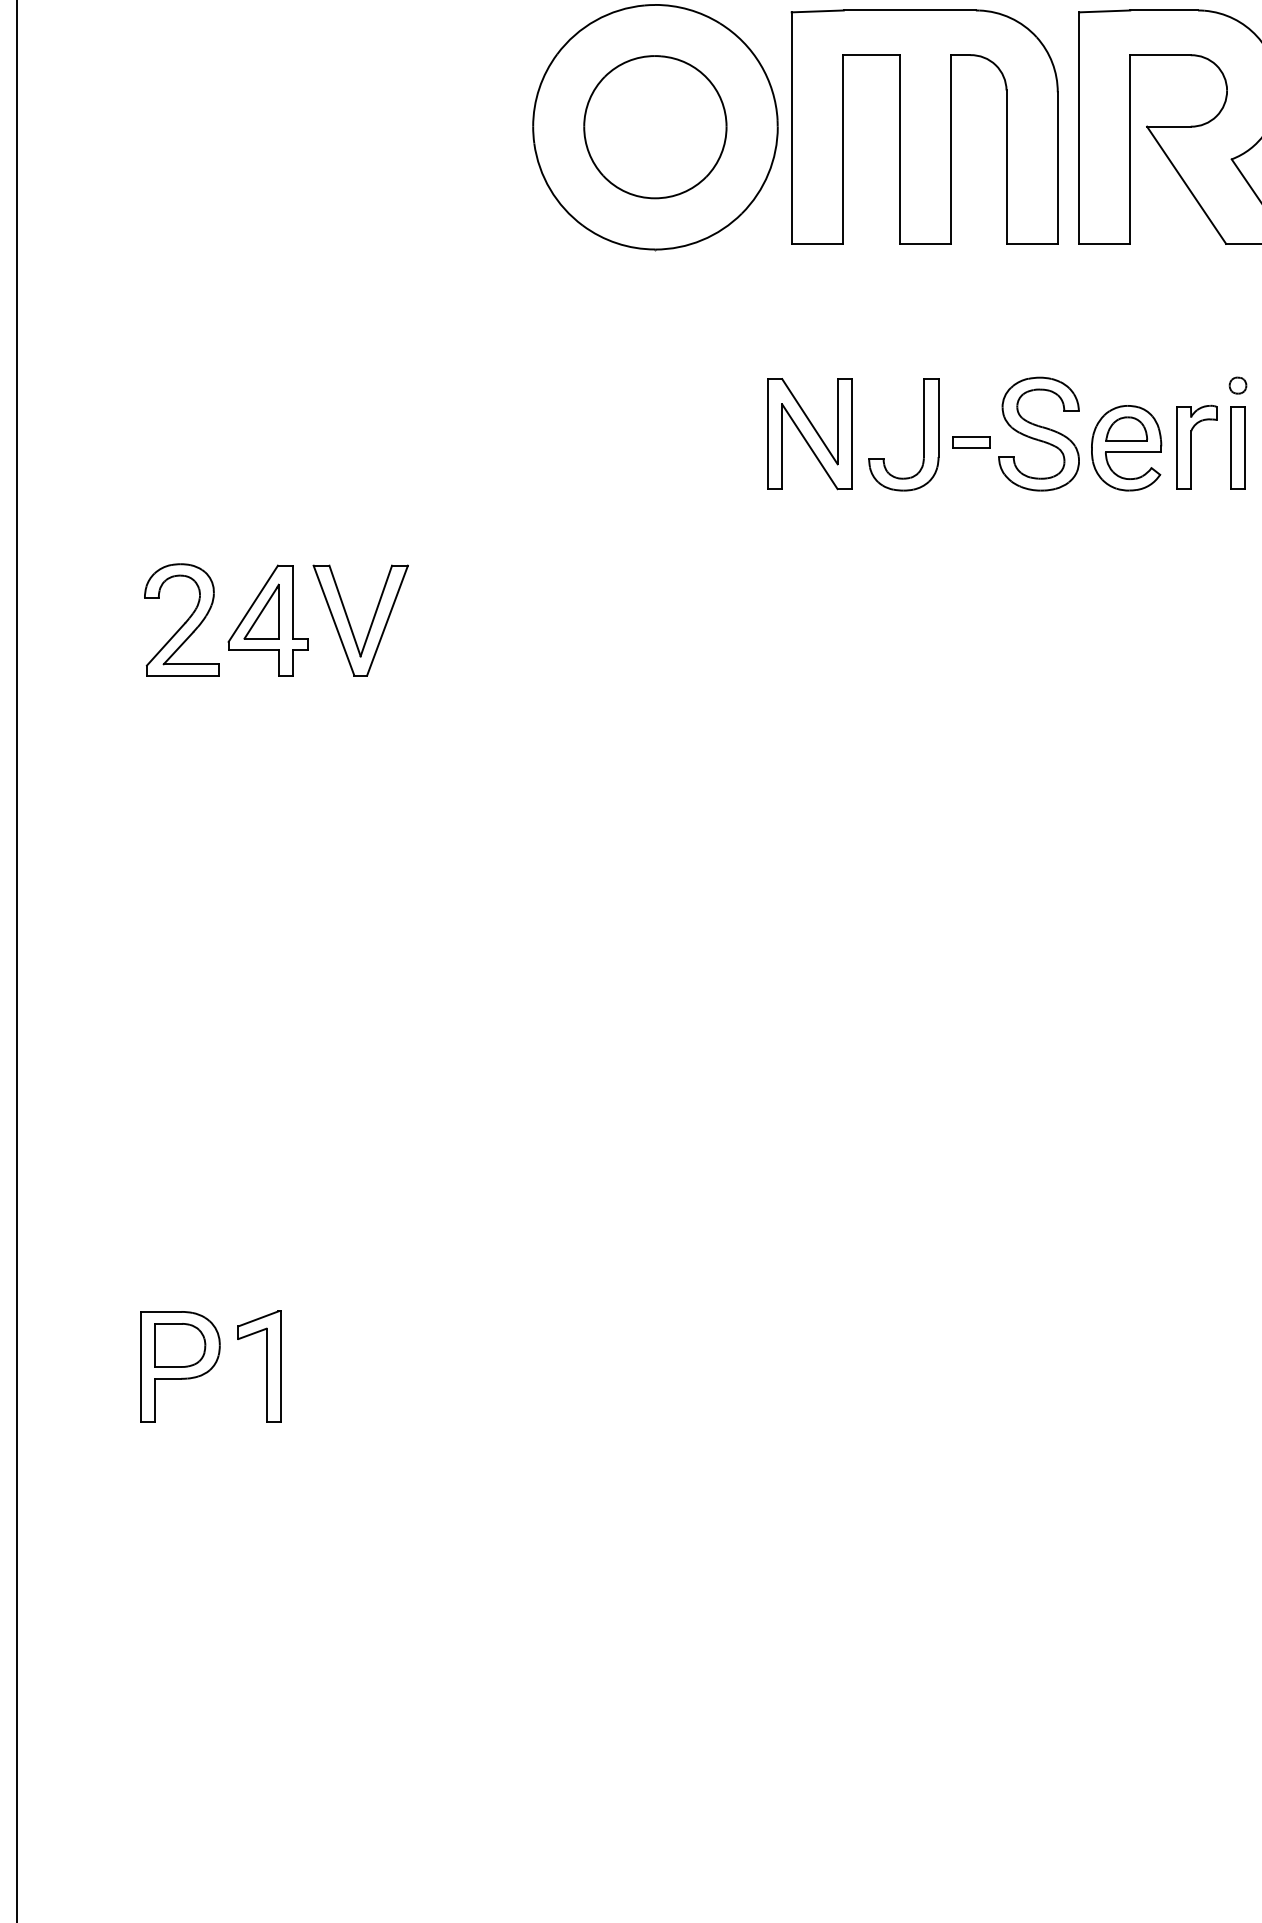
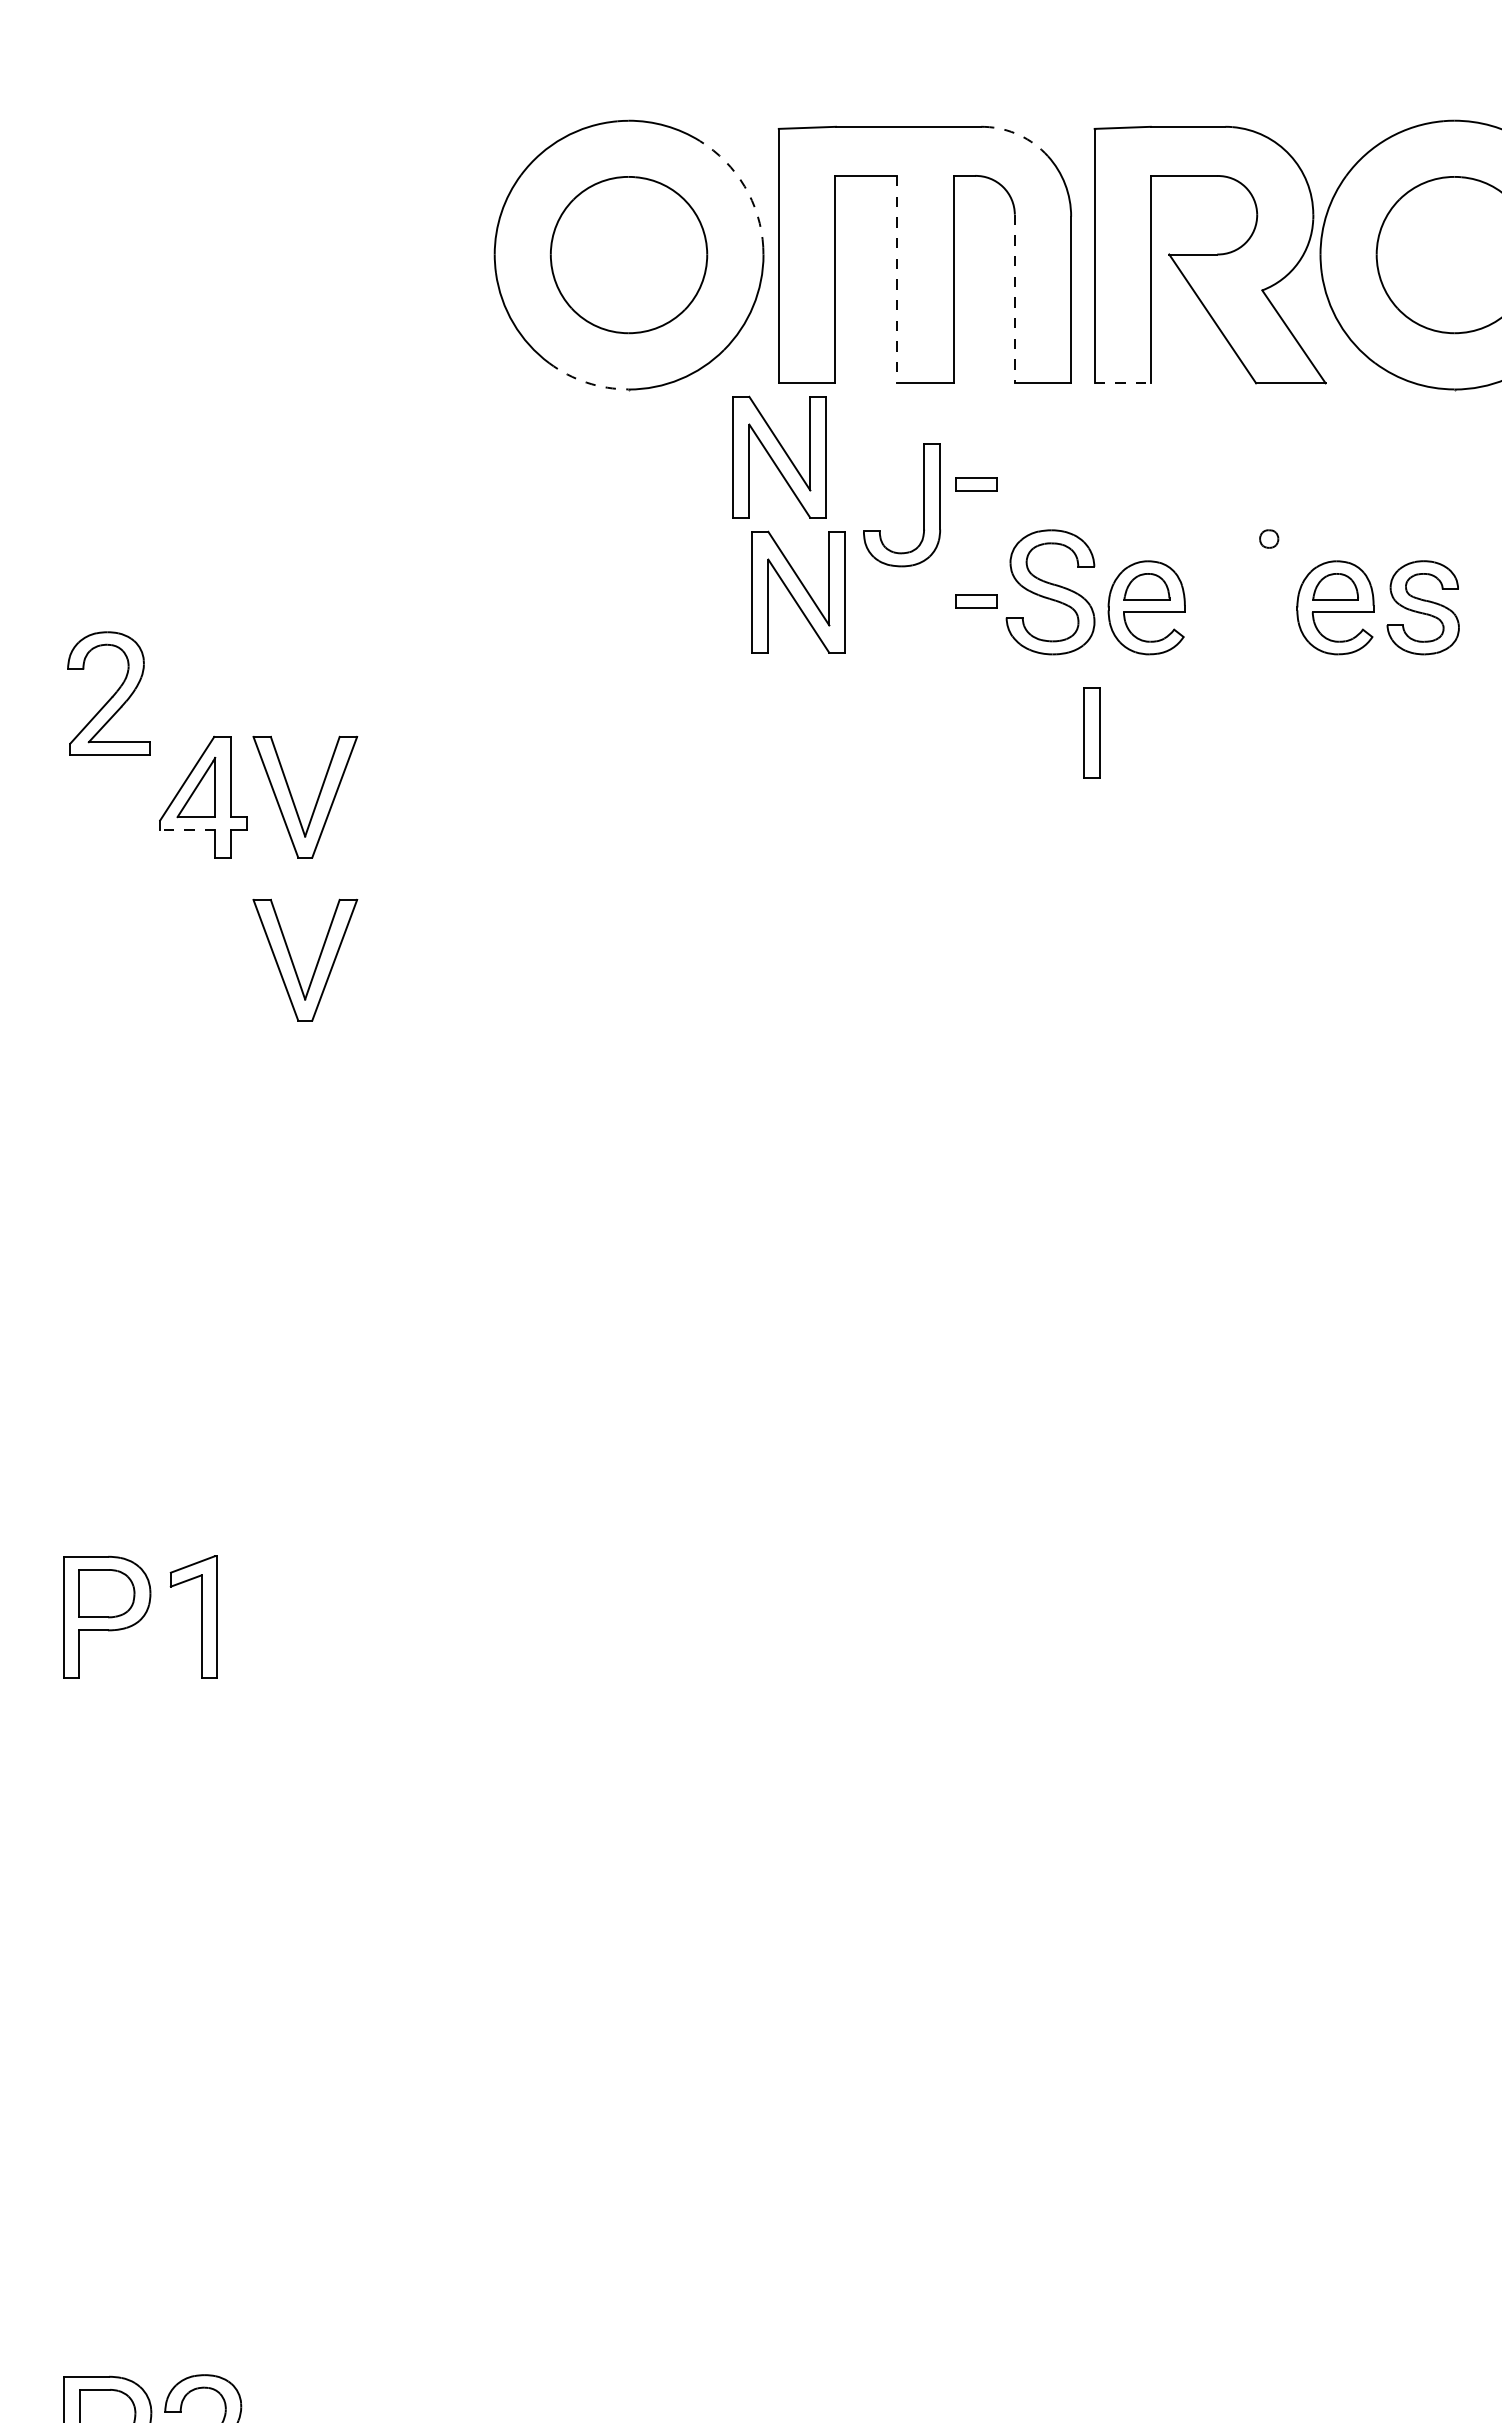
arc: (1010, 18) -> (1019, 135), solid -> dashed
arc: (760, 64) -> (744, 186), solid -> dashed
line: (899, 149) -> (897, 279), solid -> dashed
line: (1006, 167) -> (1014, 299), solid -> dashed
arc: (616, 243) -> (586, 382), solid -> dashed
line: (1105, 244) -> (1123, 383), solid -> dashed
part: (792, 310) -> (779, 456), added
part: (971, 335) -> (976, 484), added
part: (923, 435) -> (923, 505), moved
part: (1197, 447) -> (1224, 606), removed
part: (1237, 447) -> (1091, 732), moved
part: (181, 619) -> (108, 693), moved
line: (253, 649) -> (187, 829), solid -> dashed
part: (370, 771) -> (316, 963), added

